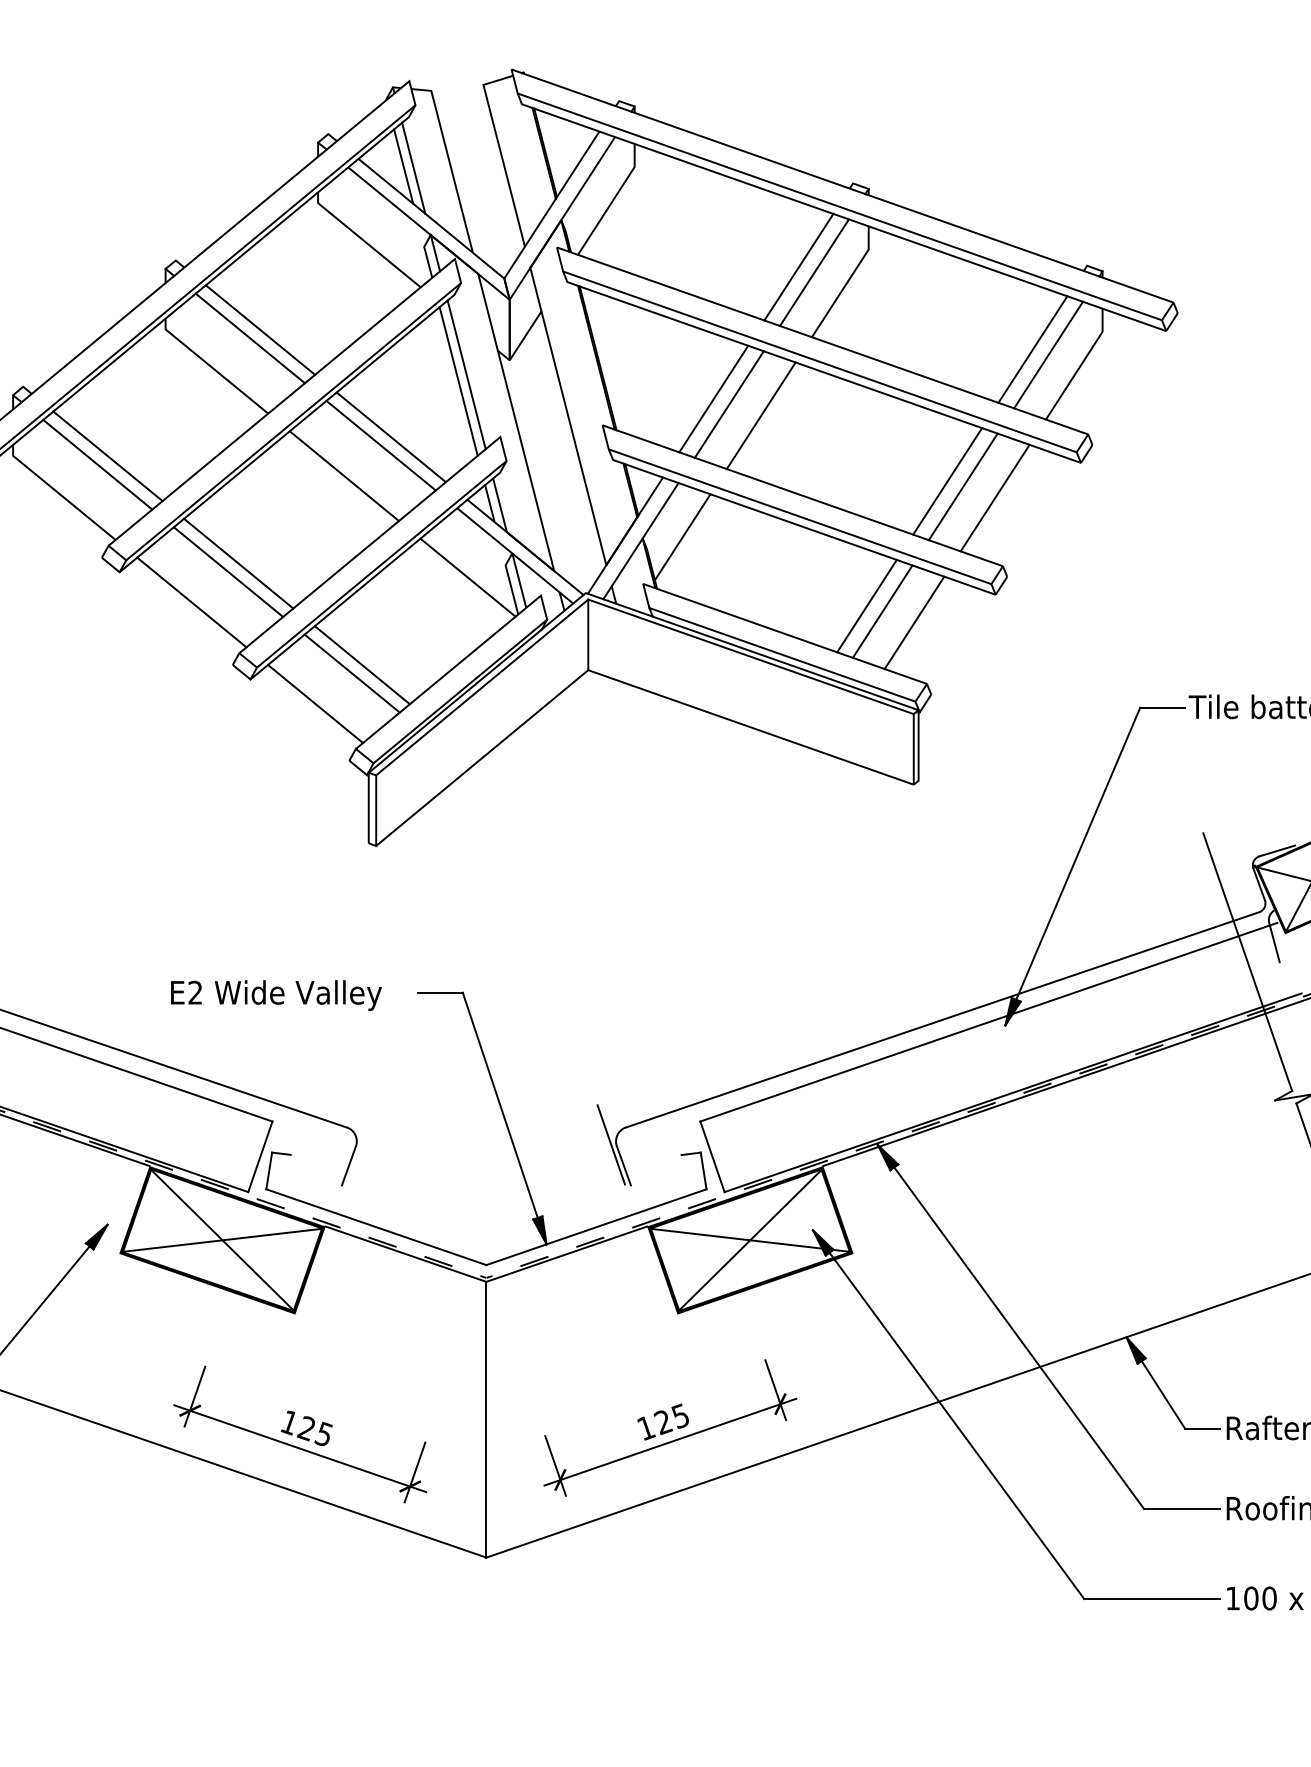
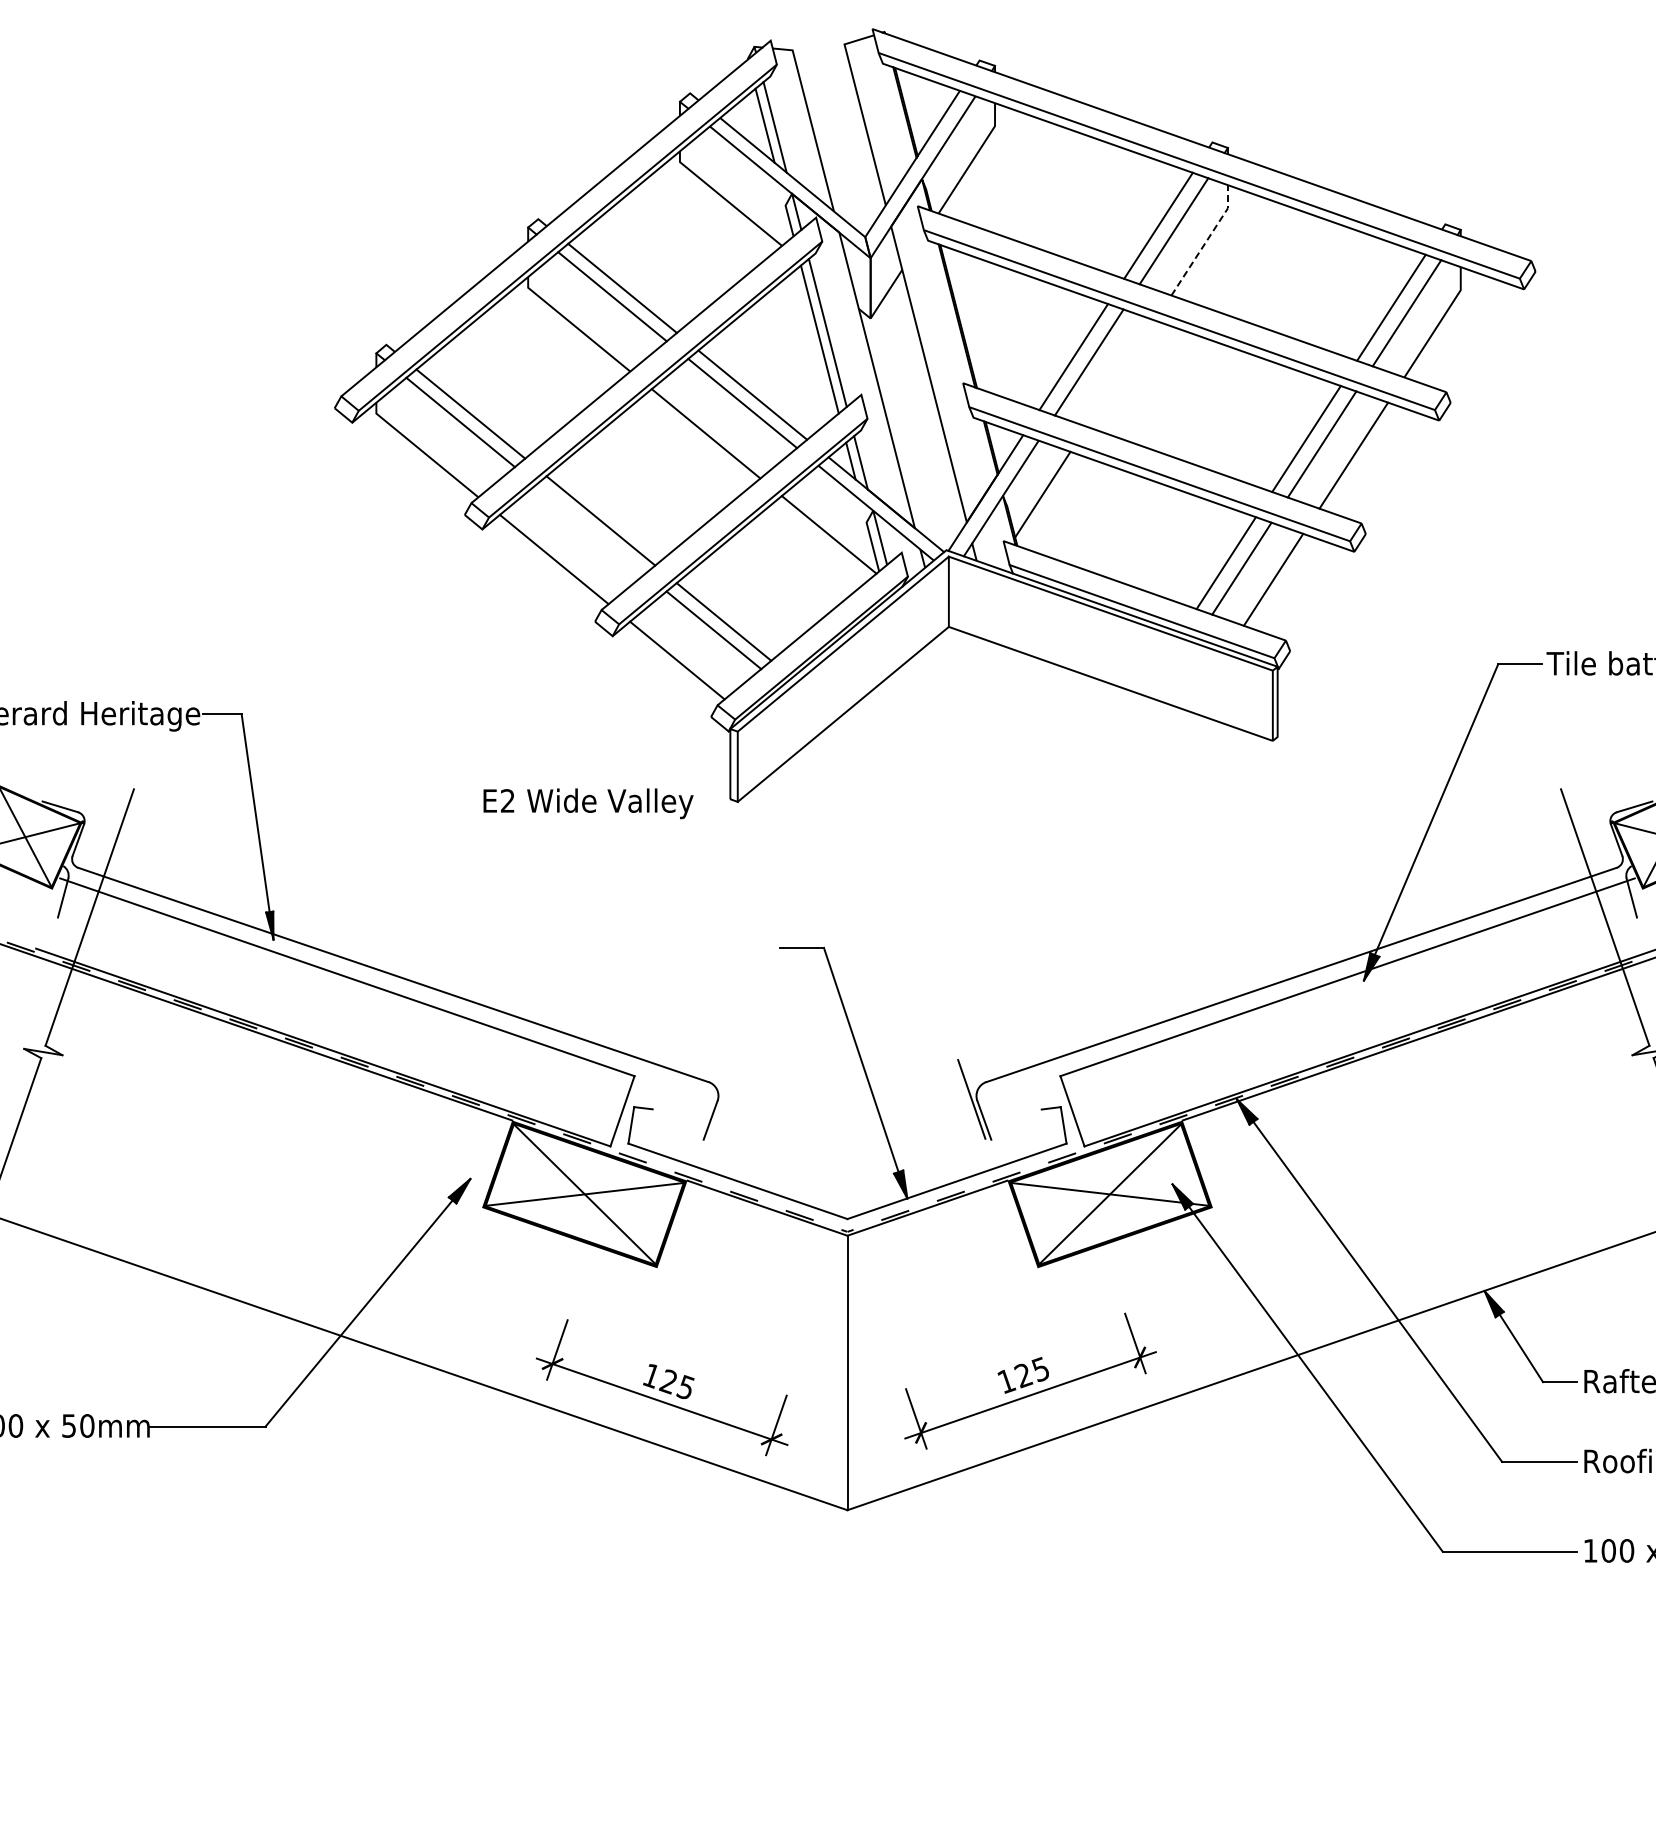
line: (847, 282) -> (1206, 241), solid -> dashed
line: (760, 415) -> (1120, 373), removed
line: (228, 571) -> (590, 528), removed
text: (276, 995) -> (588, 803), moved

